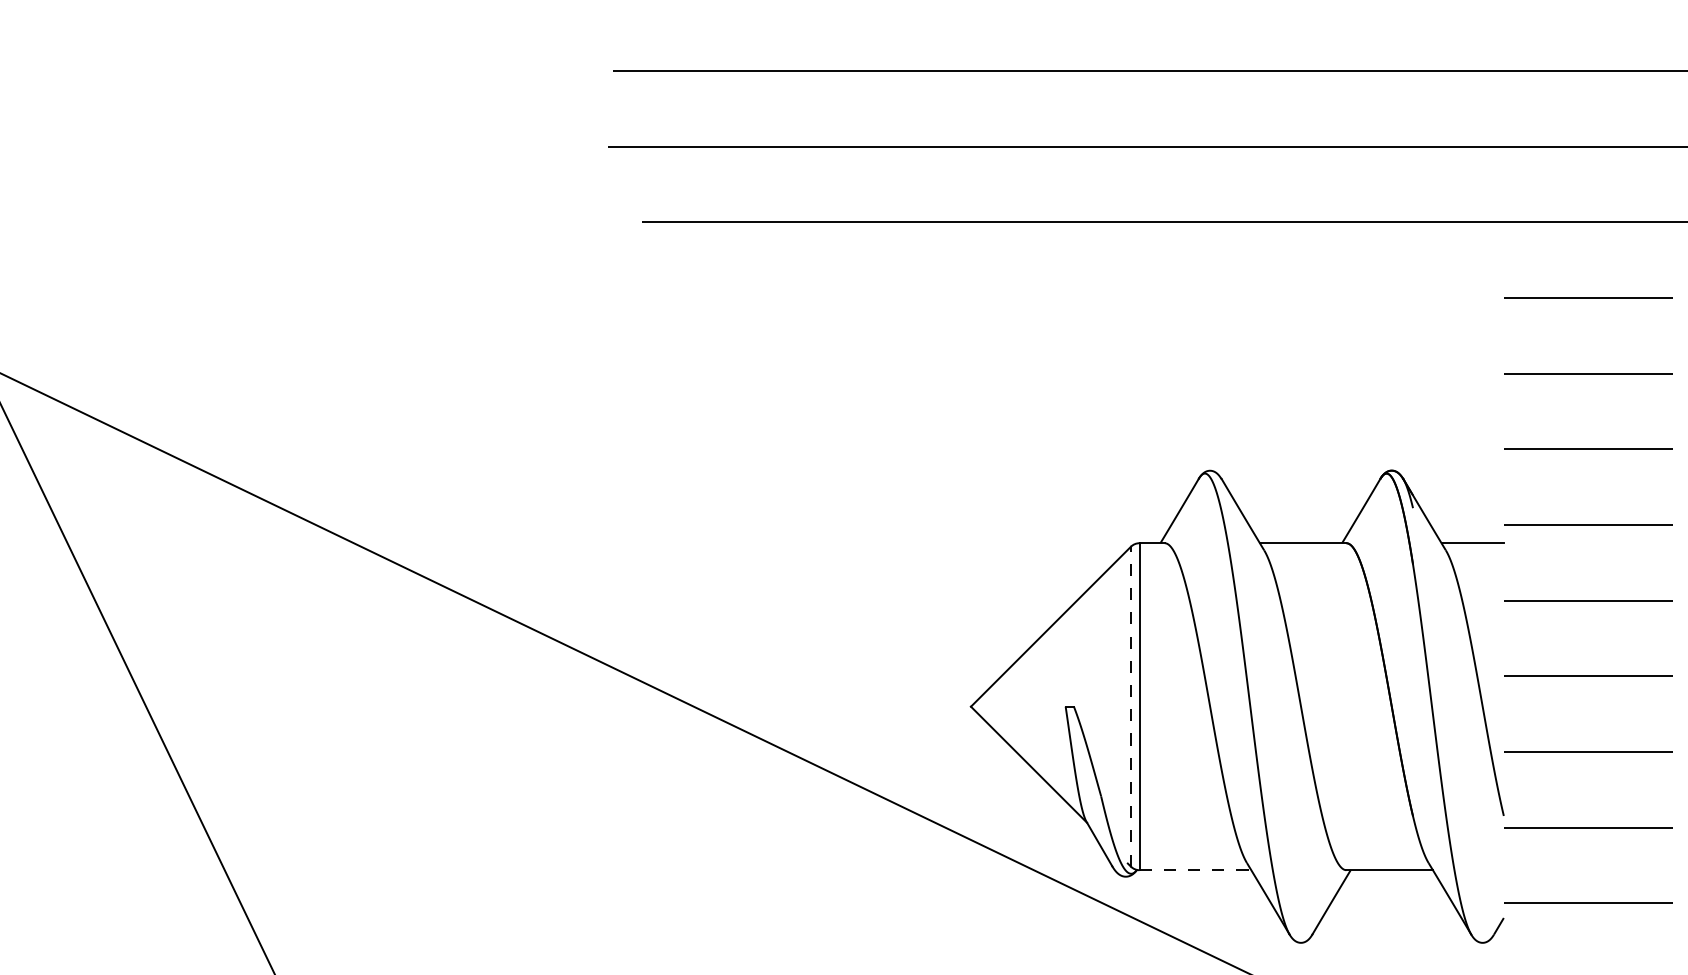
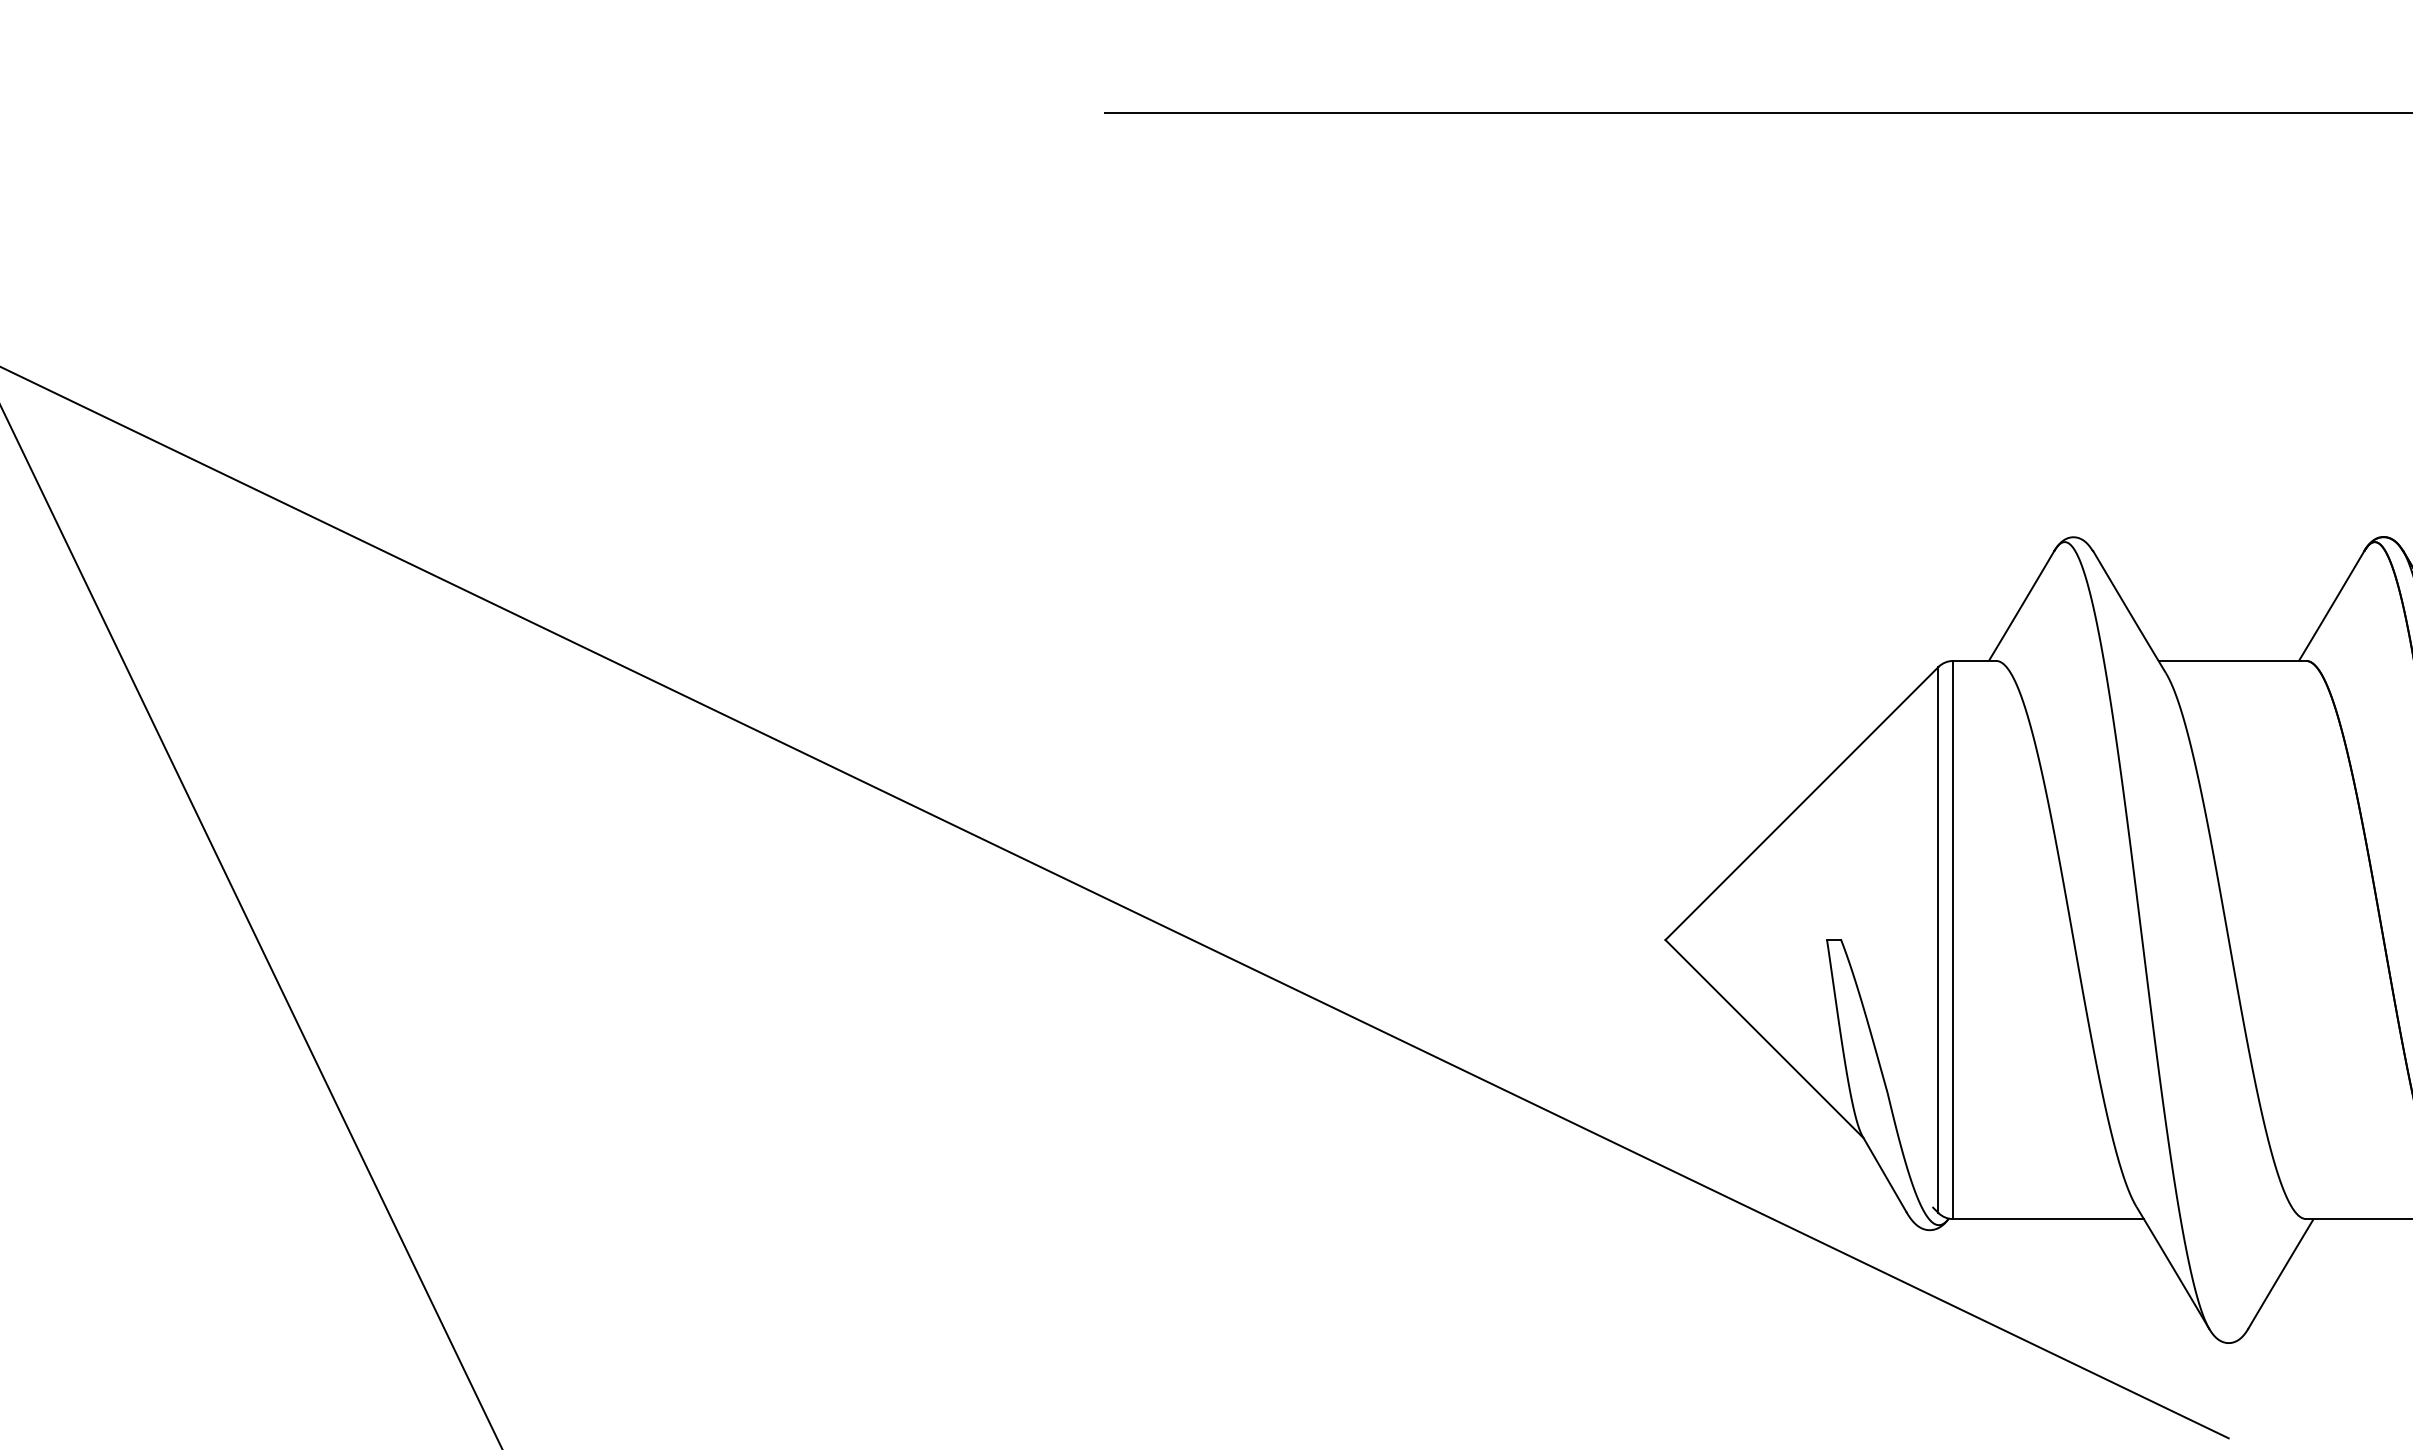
line: (1130, 706) -> (1937, 939), dashed -> solid
line: (1195, 870) -> (2048, 1219), dashed -> solid

